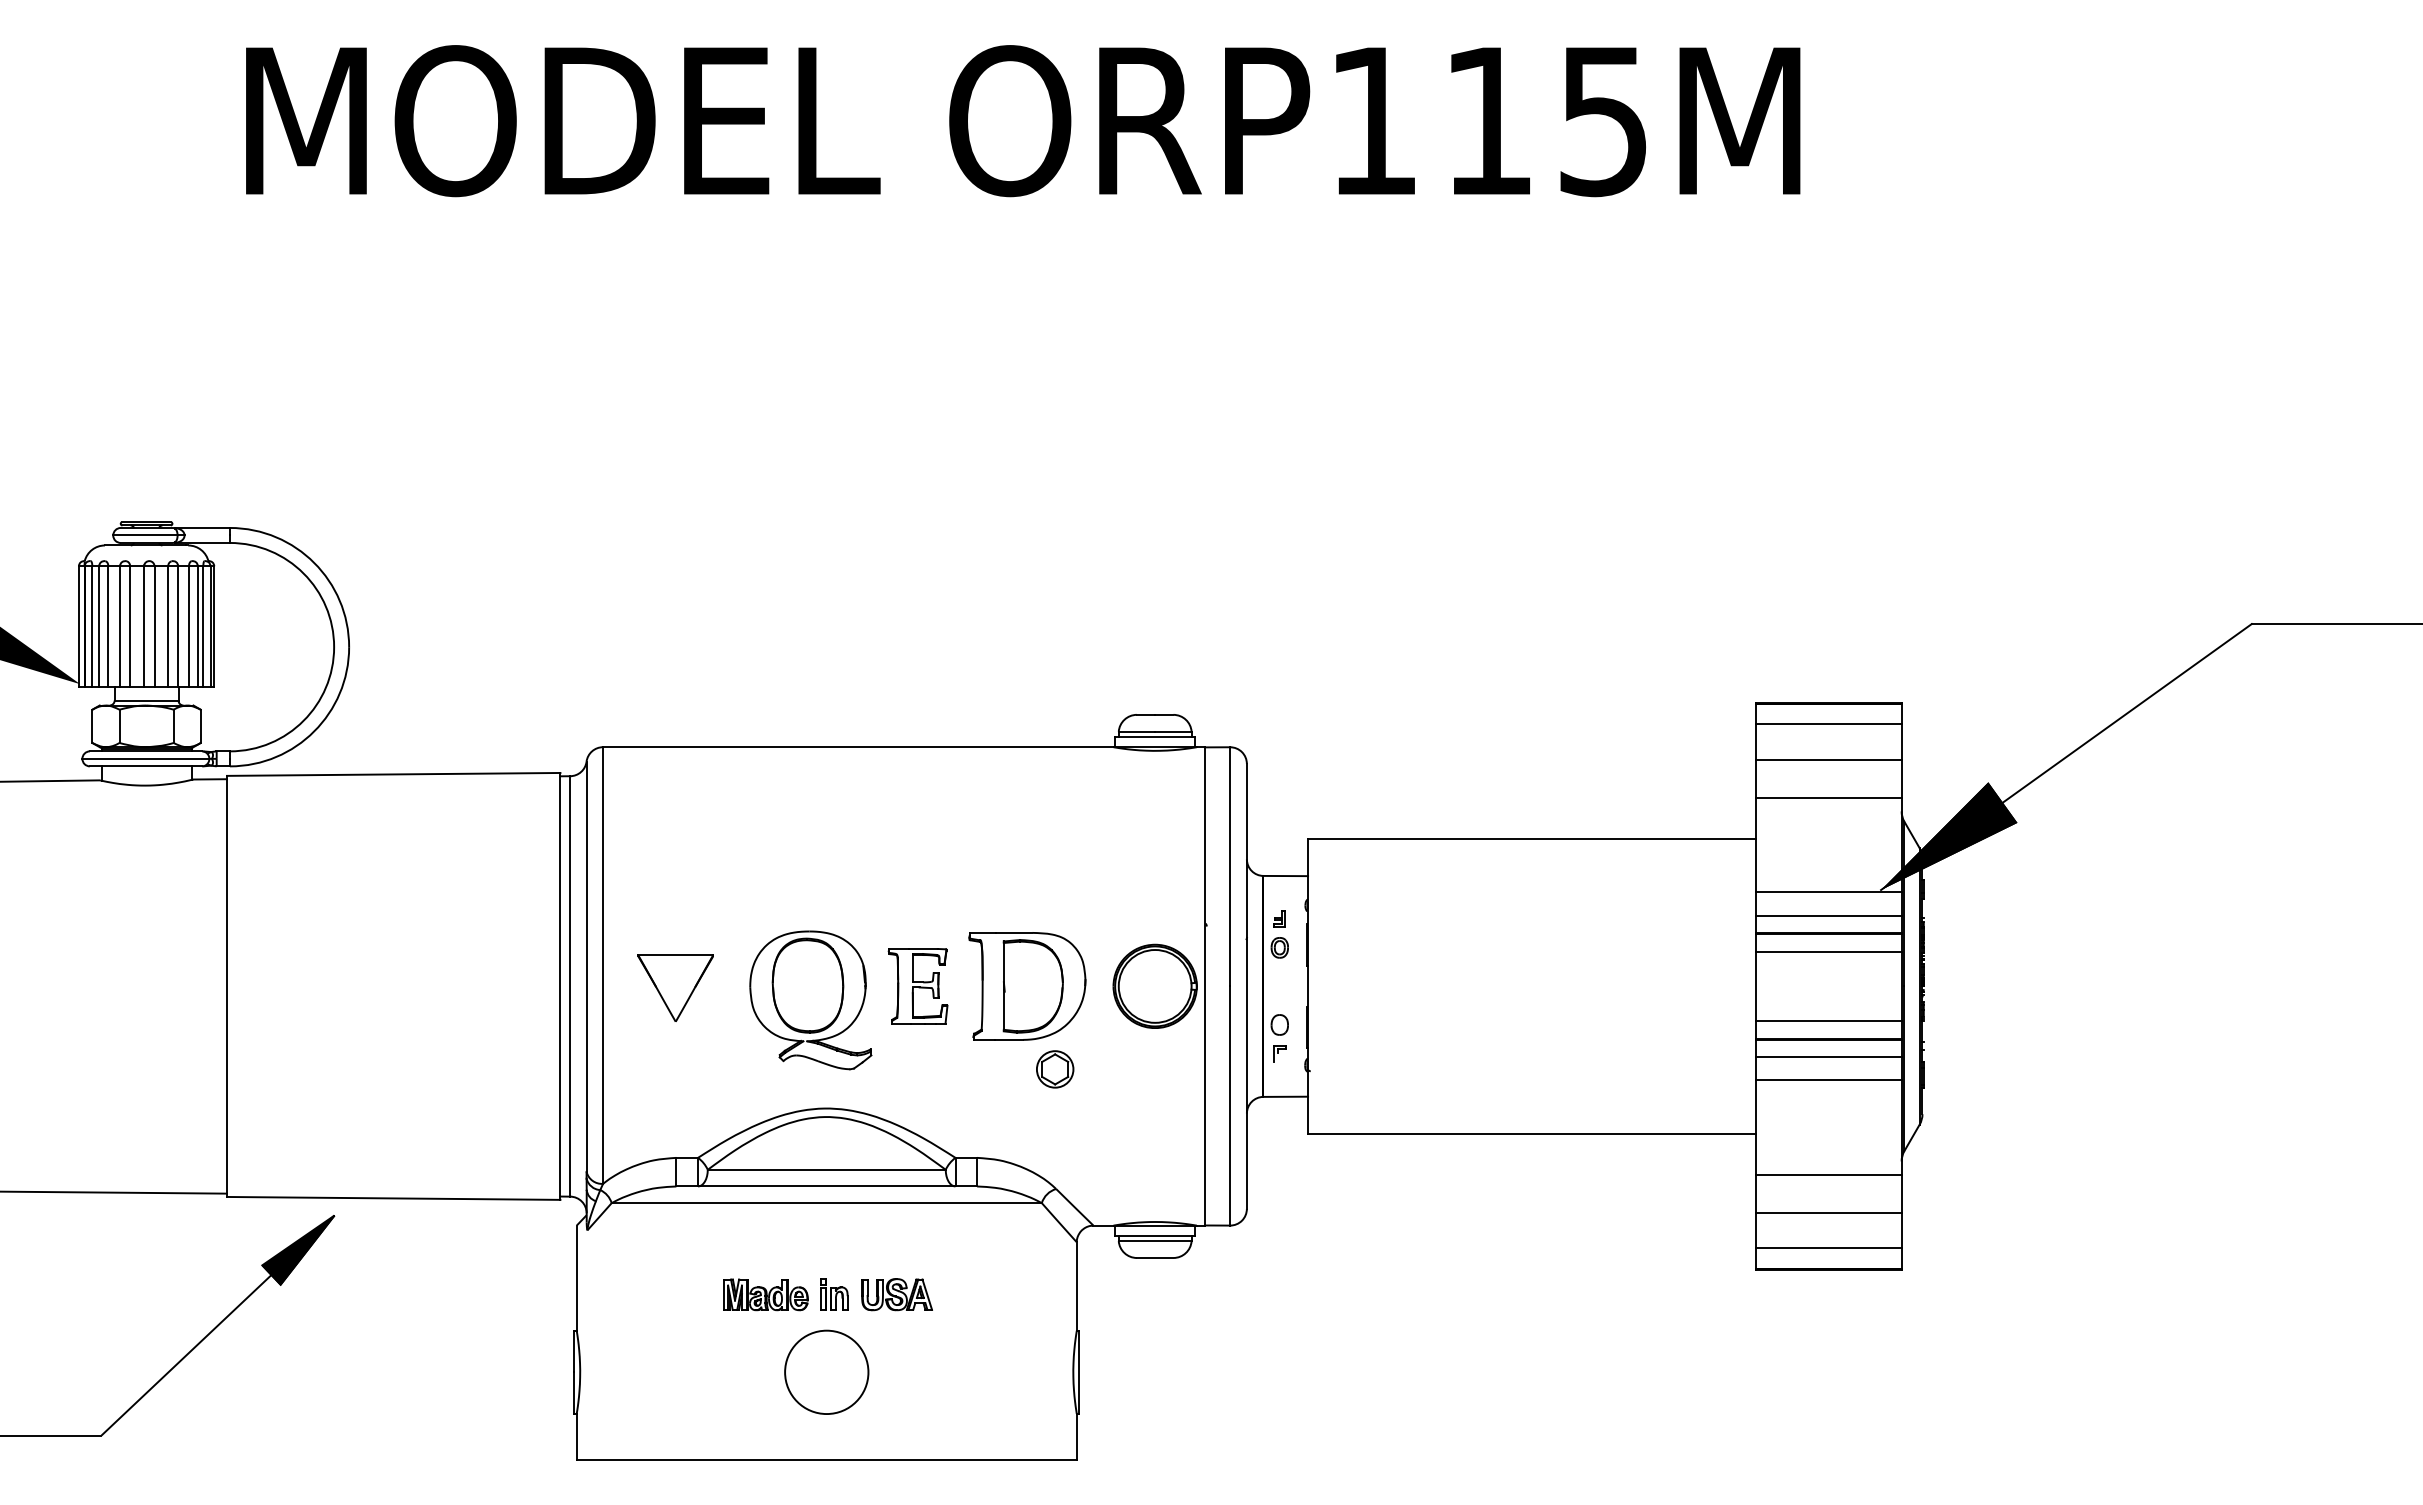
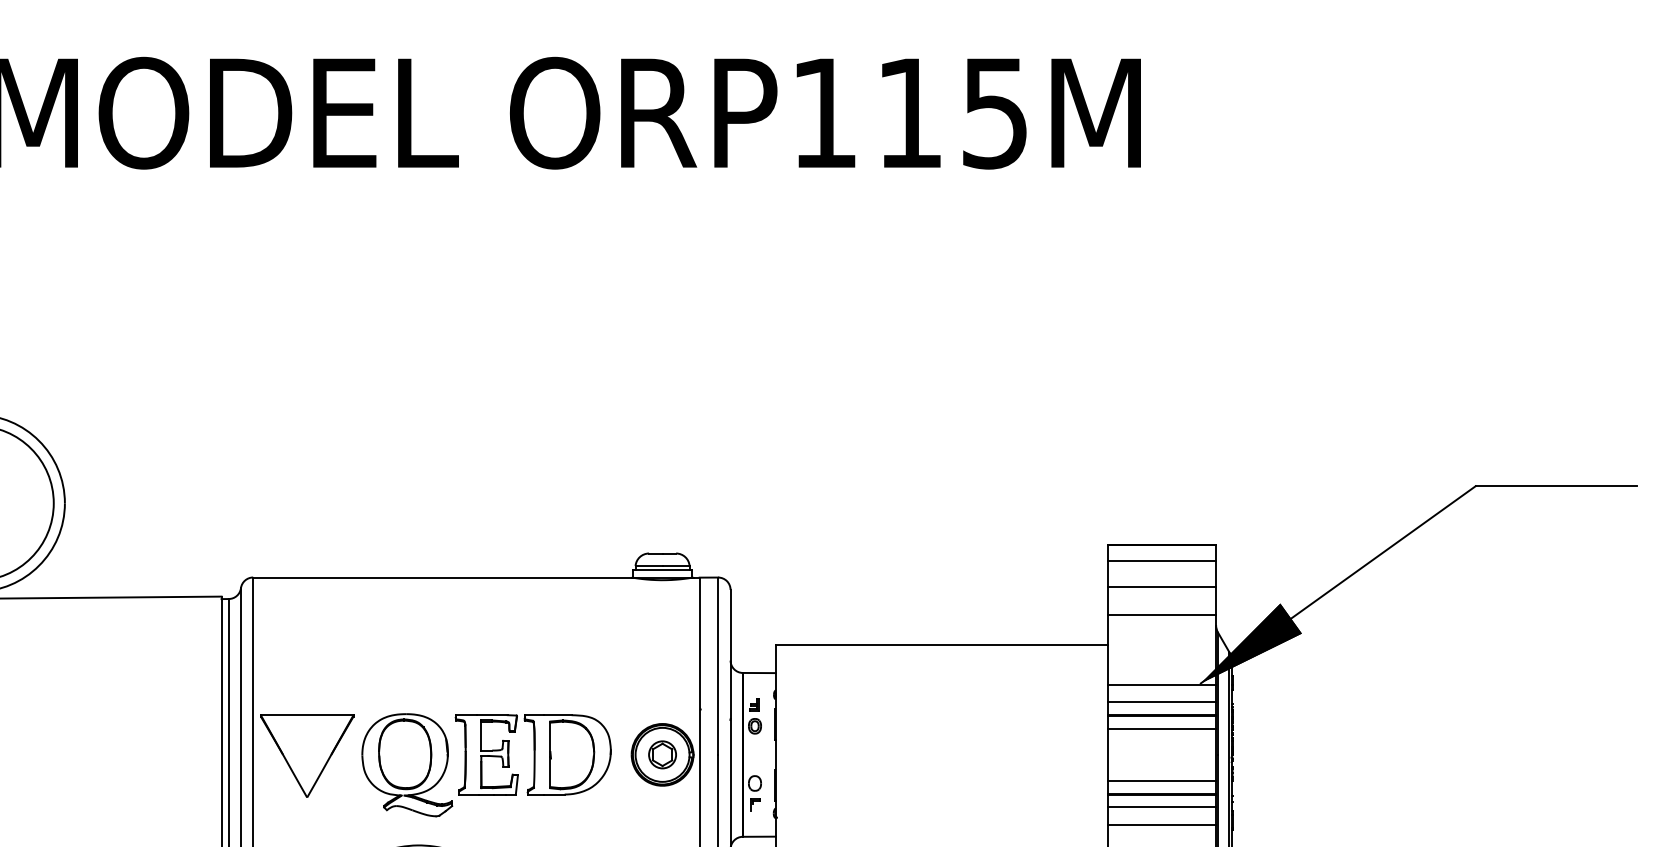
part: (917, 986) -> (486, 754), size x1.43
part: (675, 988) -> (306, 756), size x1.67
part: (1055, 1069) -> (662, 754), moved

